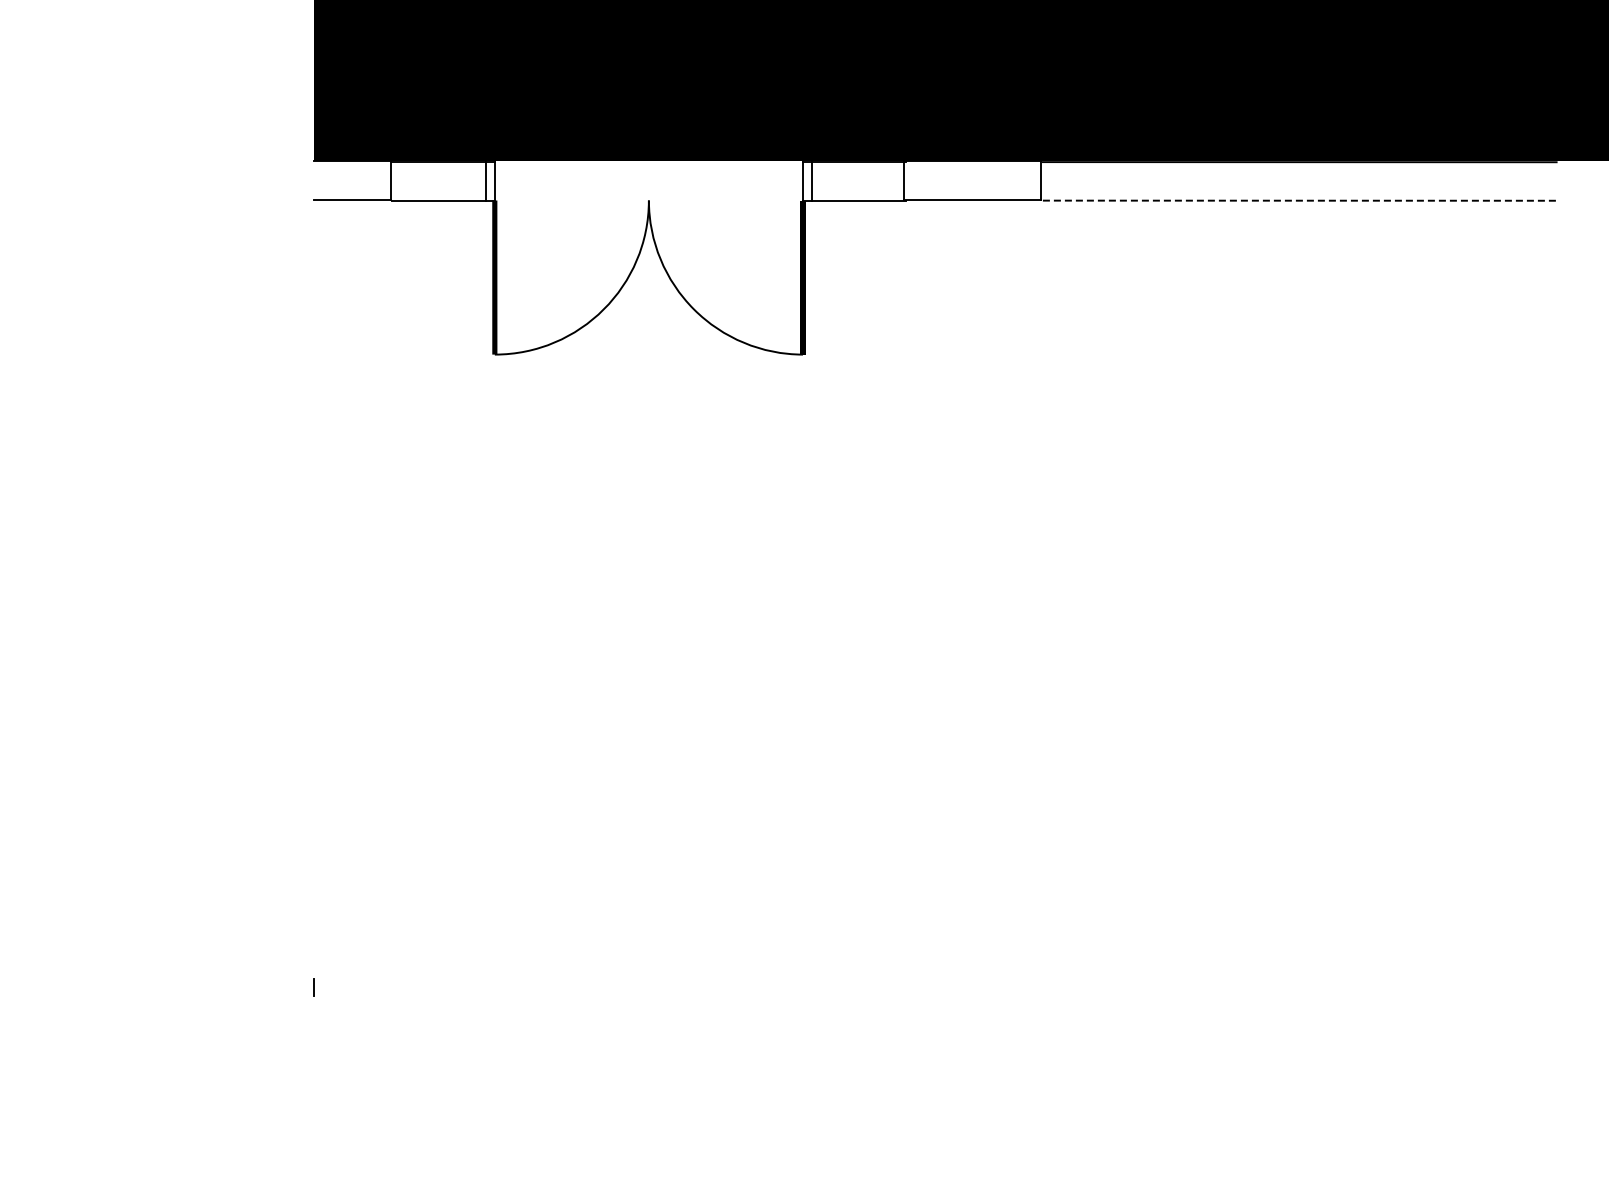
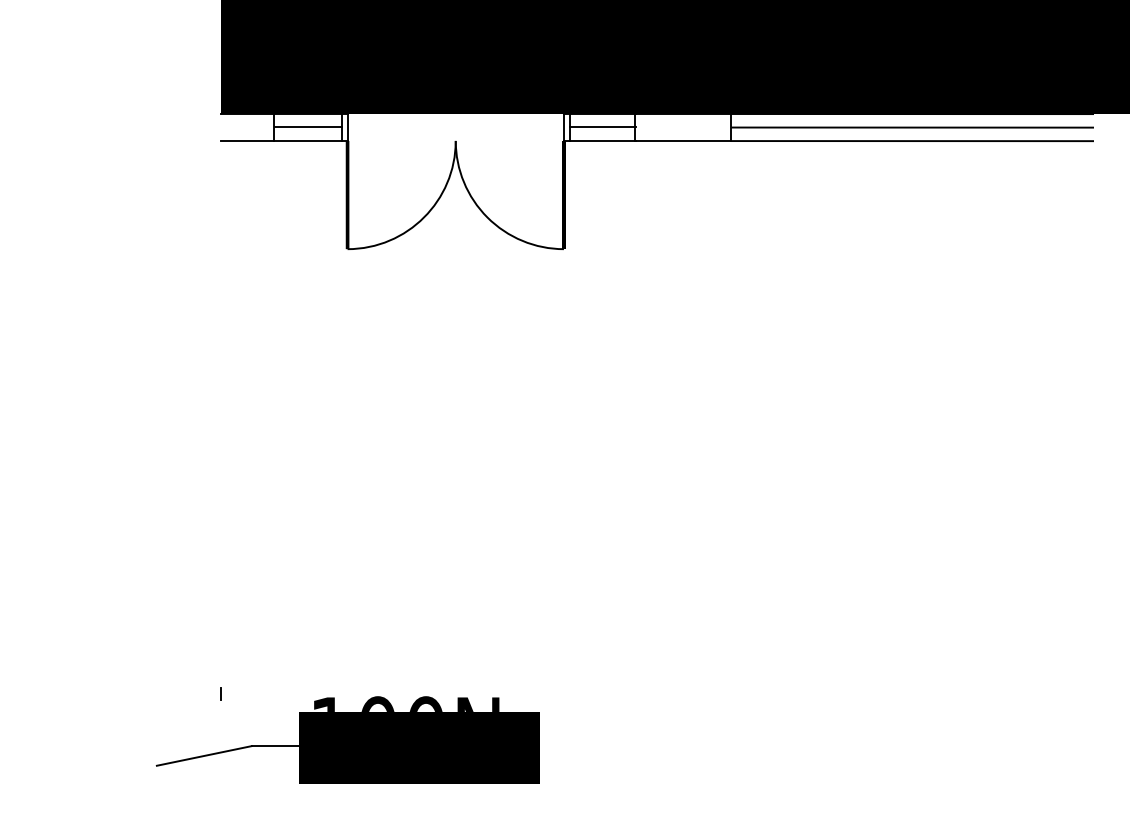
line: (439, 181) -> (308, 127), added
line: (858, 181) -> (602, 127), added
line: (1299, 181) -> (912, 127), added
line: (1299, 200) -> (912, 140), dashed -> solid
part: (495, 1053) -> (348, 739), added

